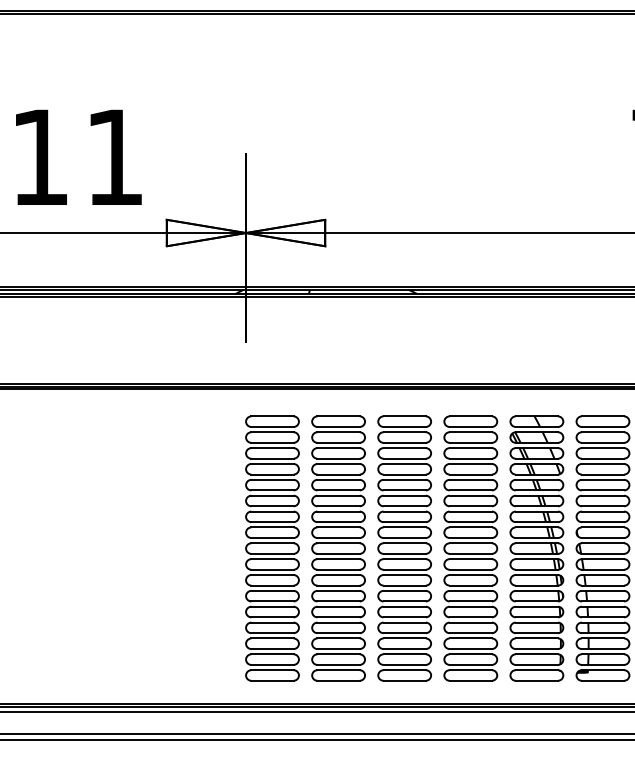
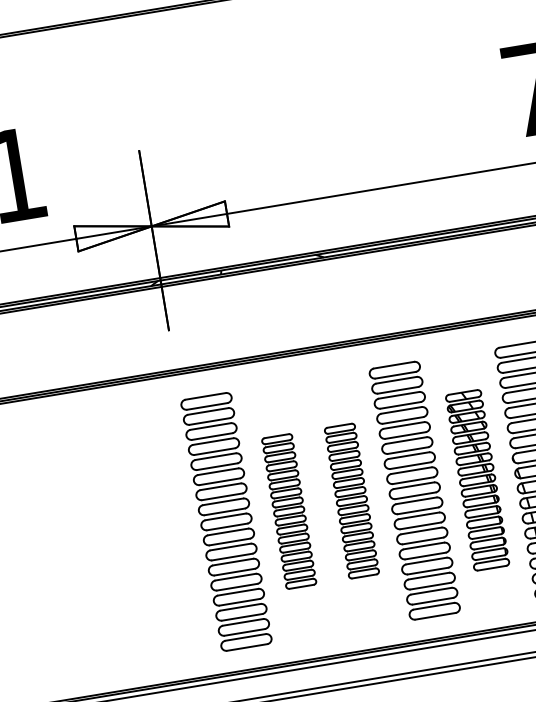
part: (338, 548) -> (289, 511), size x0.6
part: (404, 548) -> (351, 501), size x0.6
part: (536, 548) -> (477, 480), size x0.7

